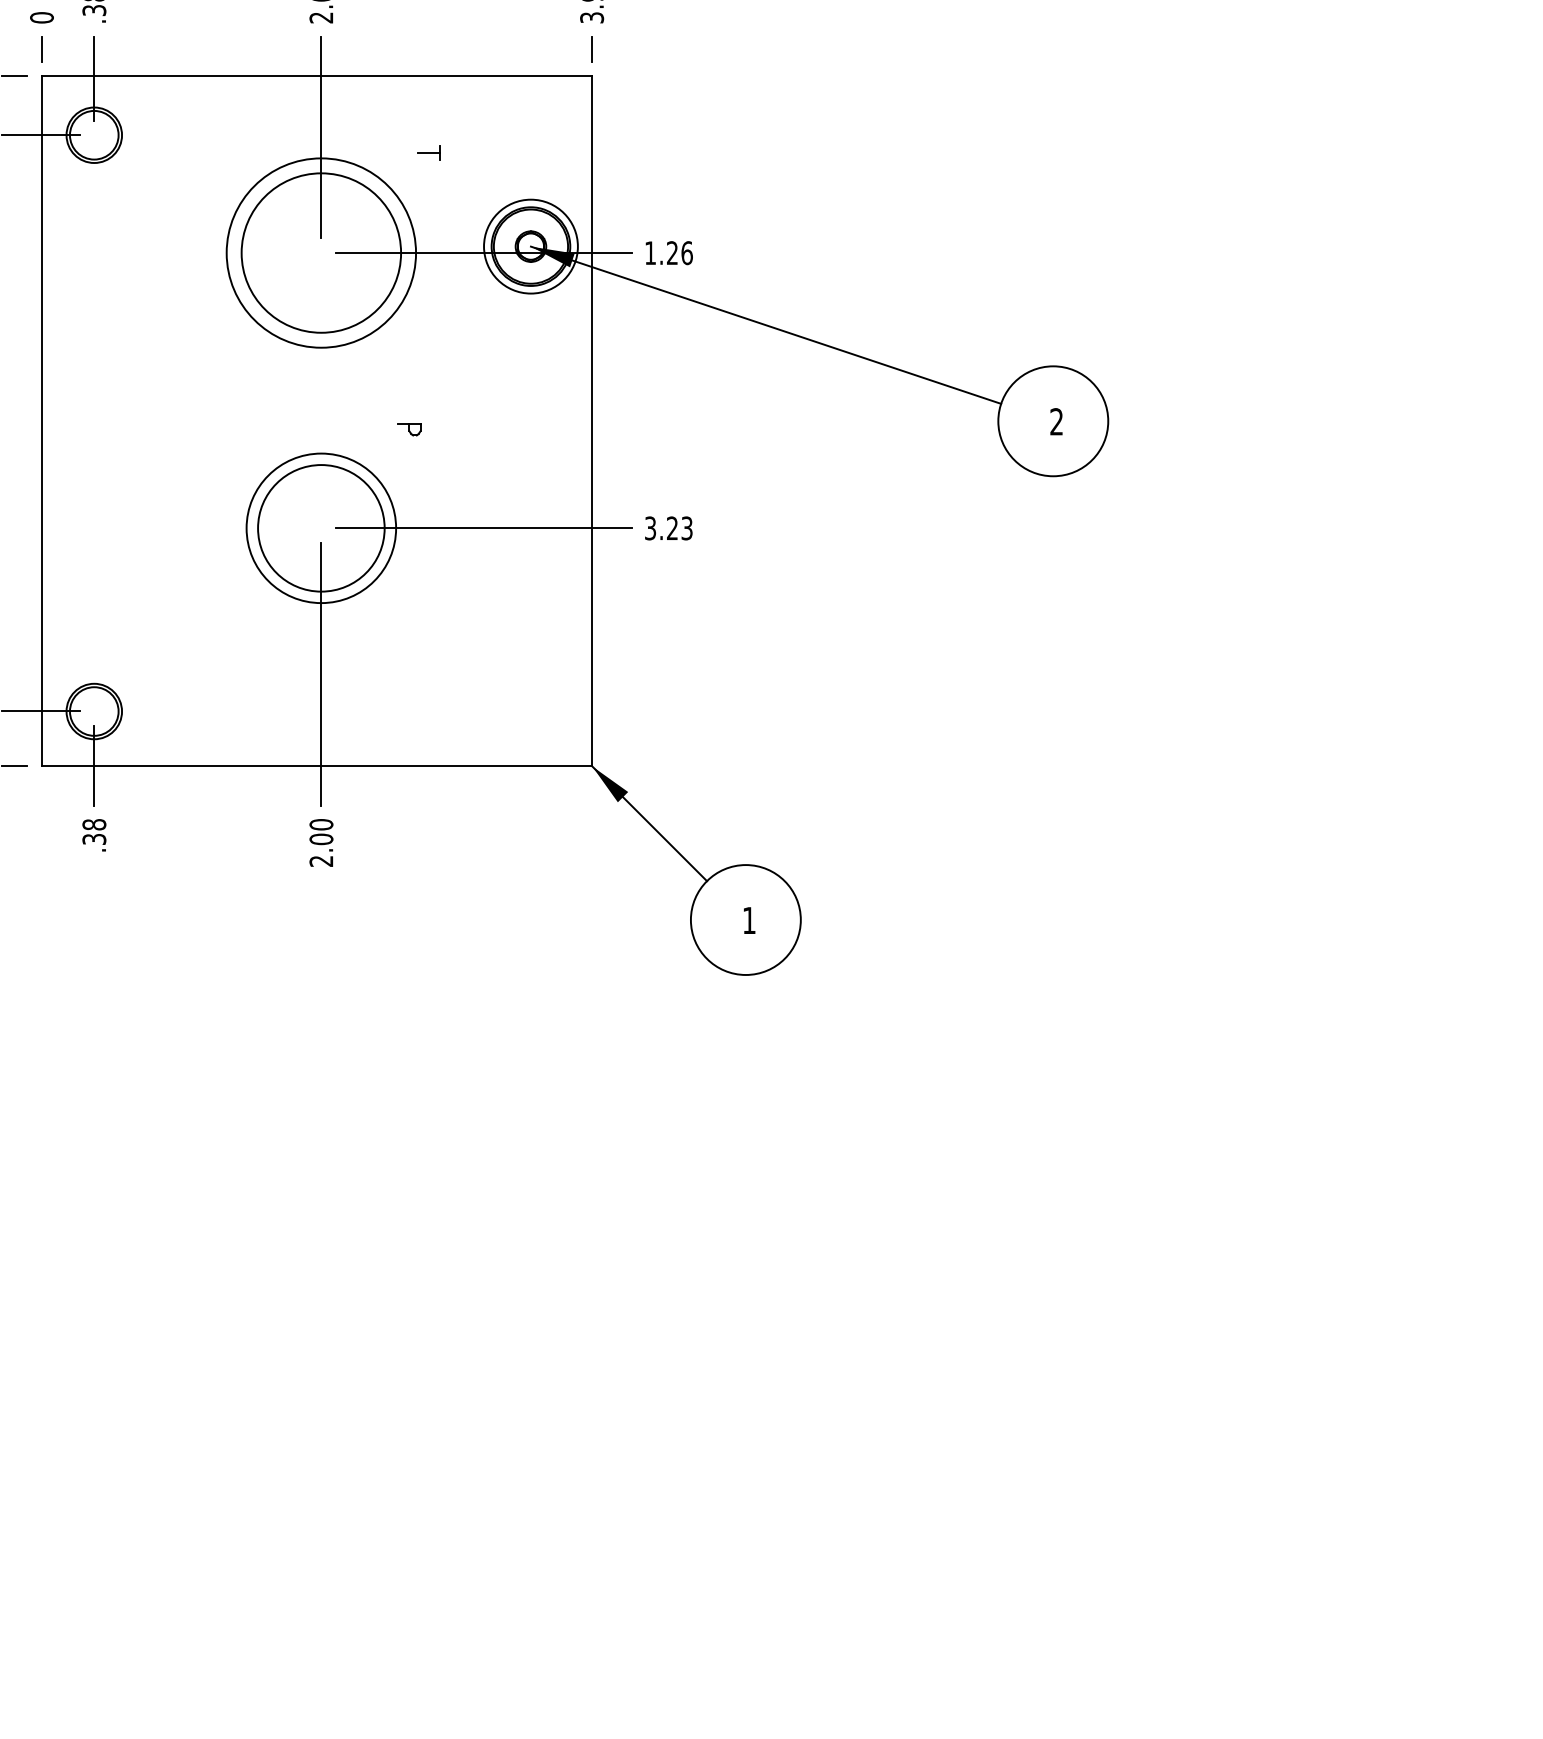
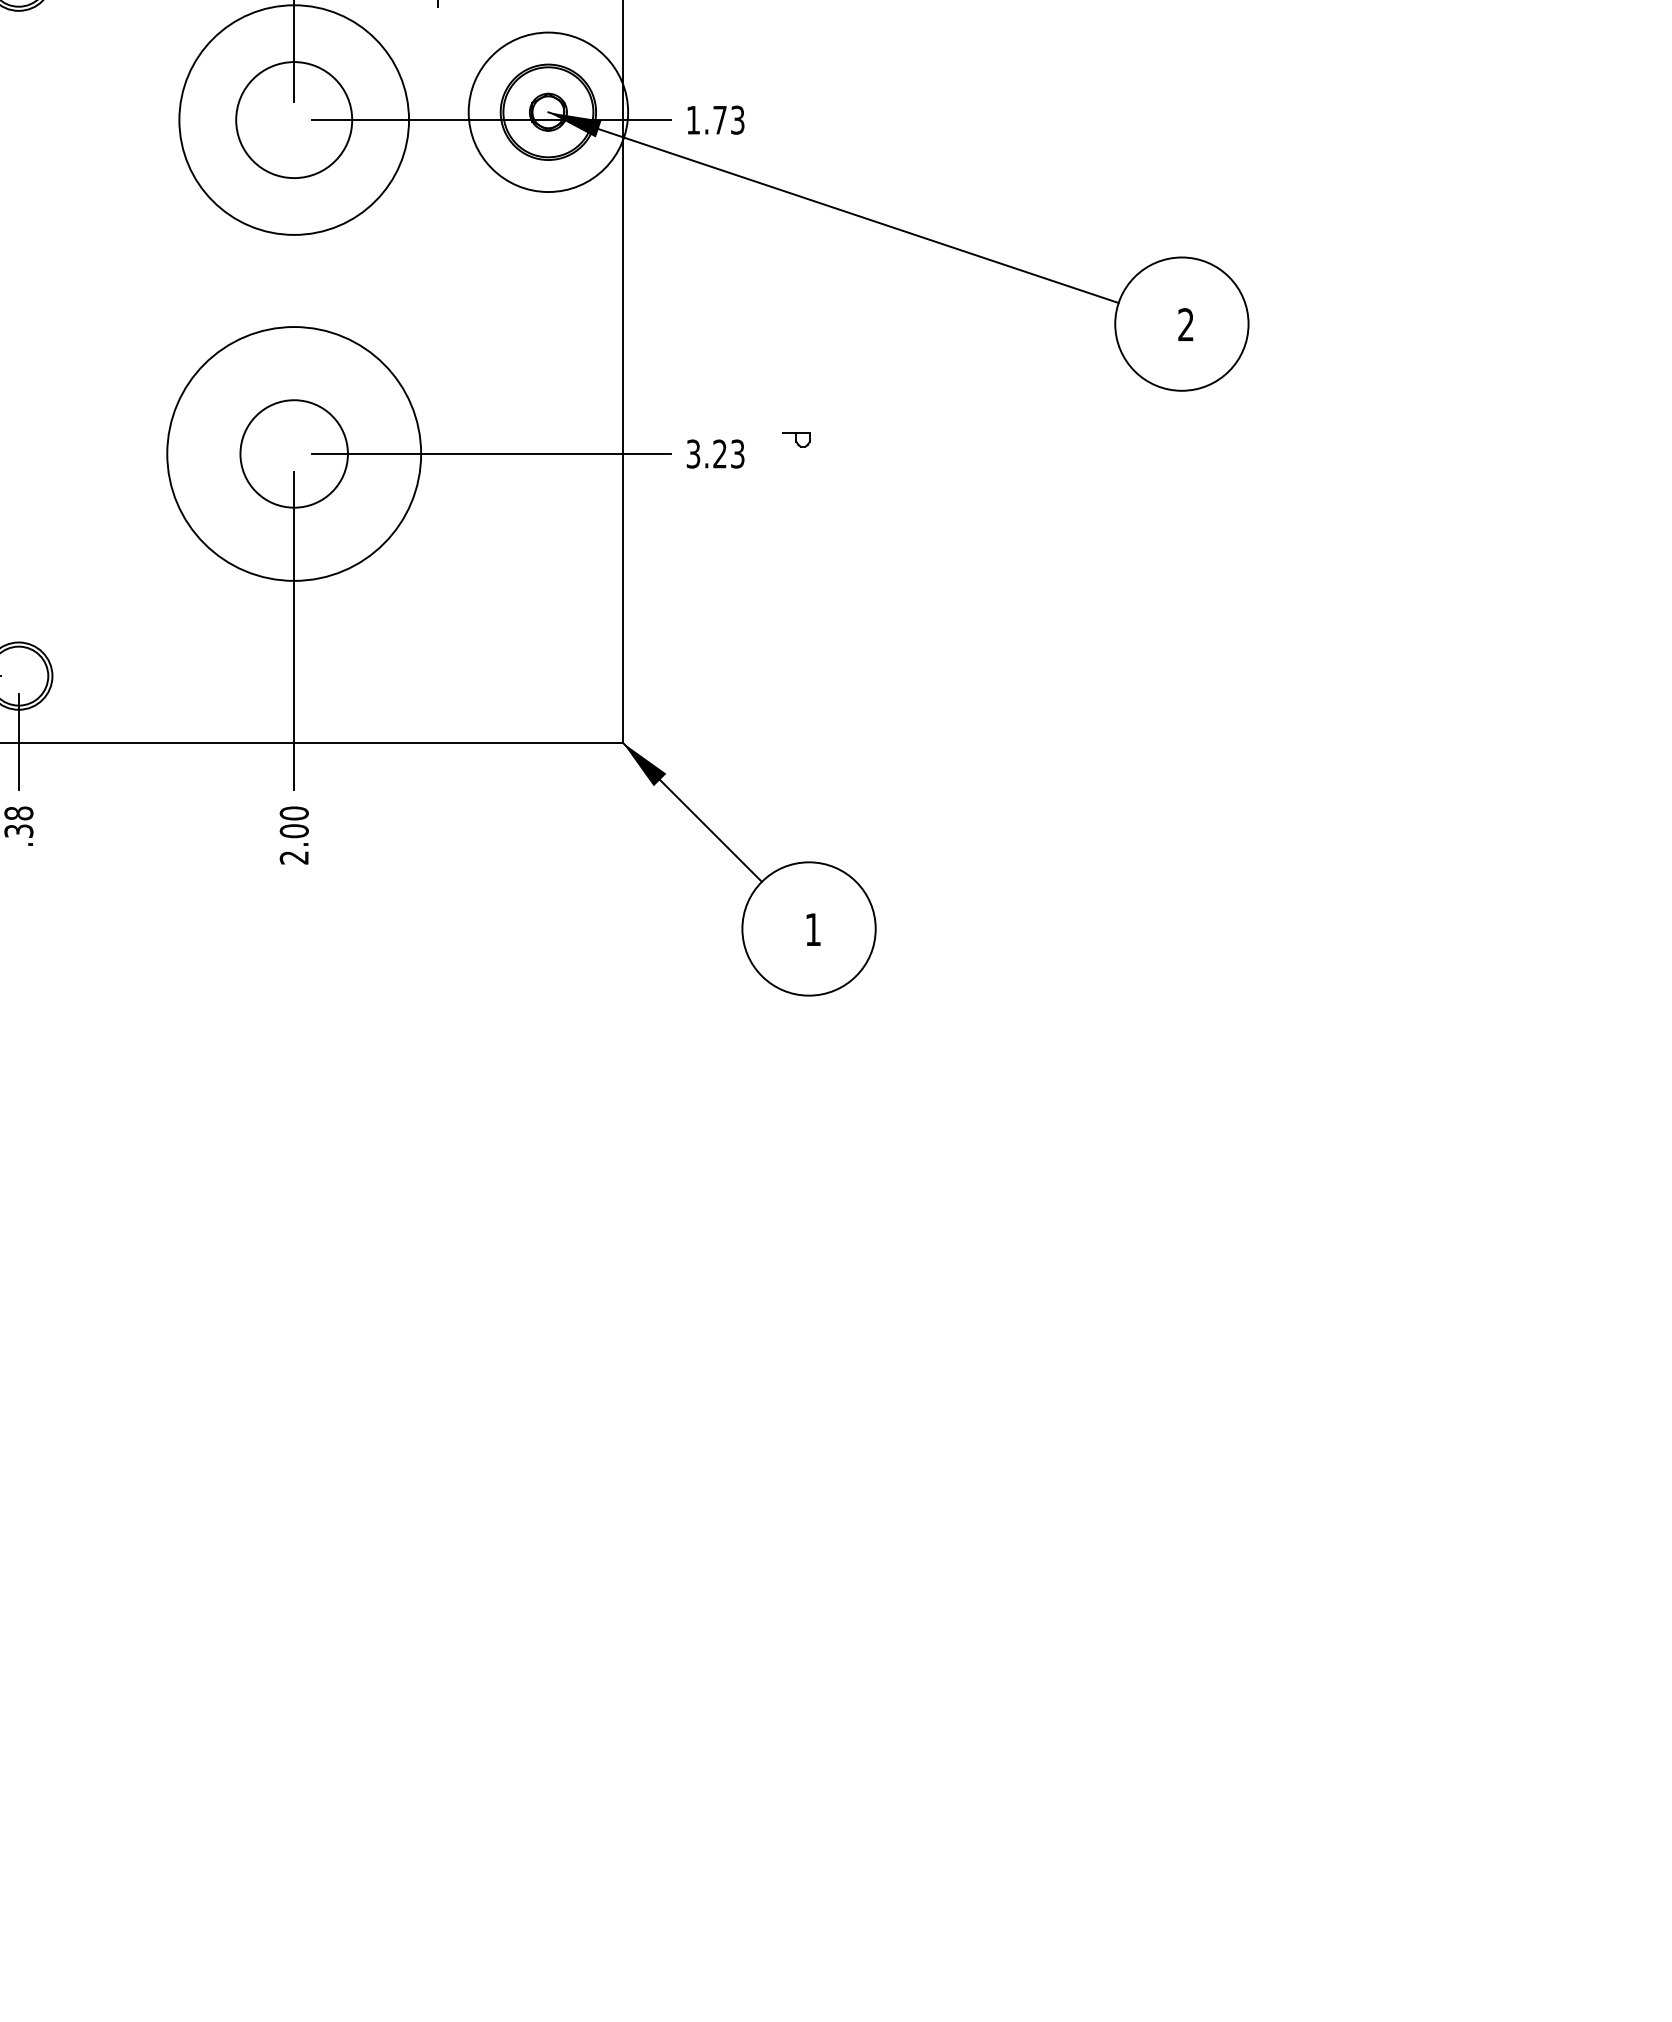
circle: (530, 246) -> (547, 112), size x1.4
circle: (321, 252) -> (294, 119), size x0.6
text: (679, 253) -> (728, 120), 1.26 -> 1.73
part: (409, 429) -> (796, 439), moved
circle: (321, 528) -> (294, 454), size x0.7
circle: (321, 528) -> (294, 454), size x1.4

